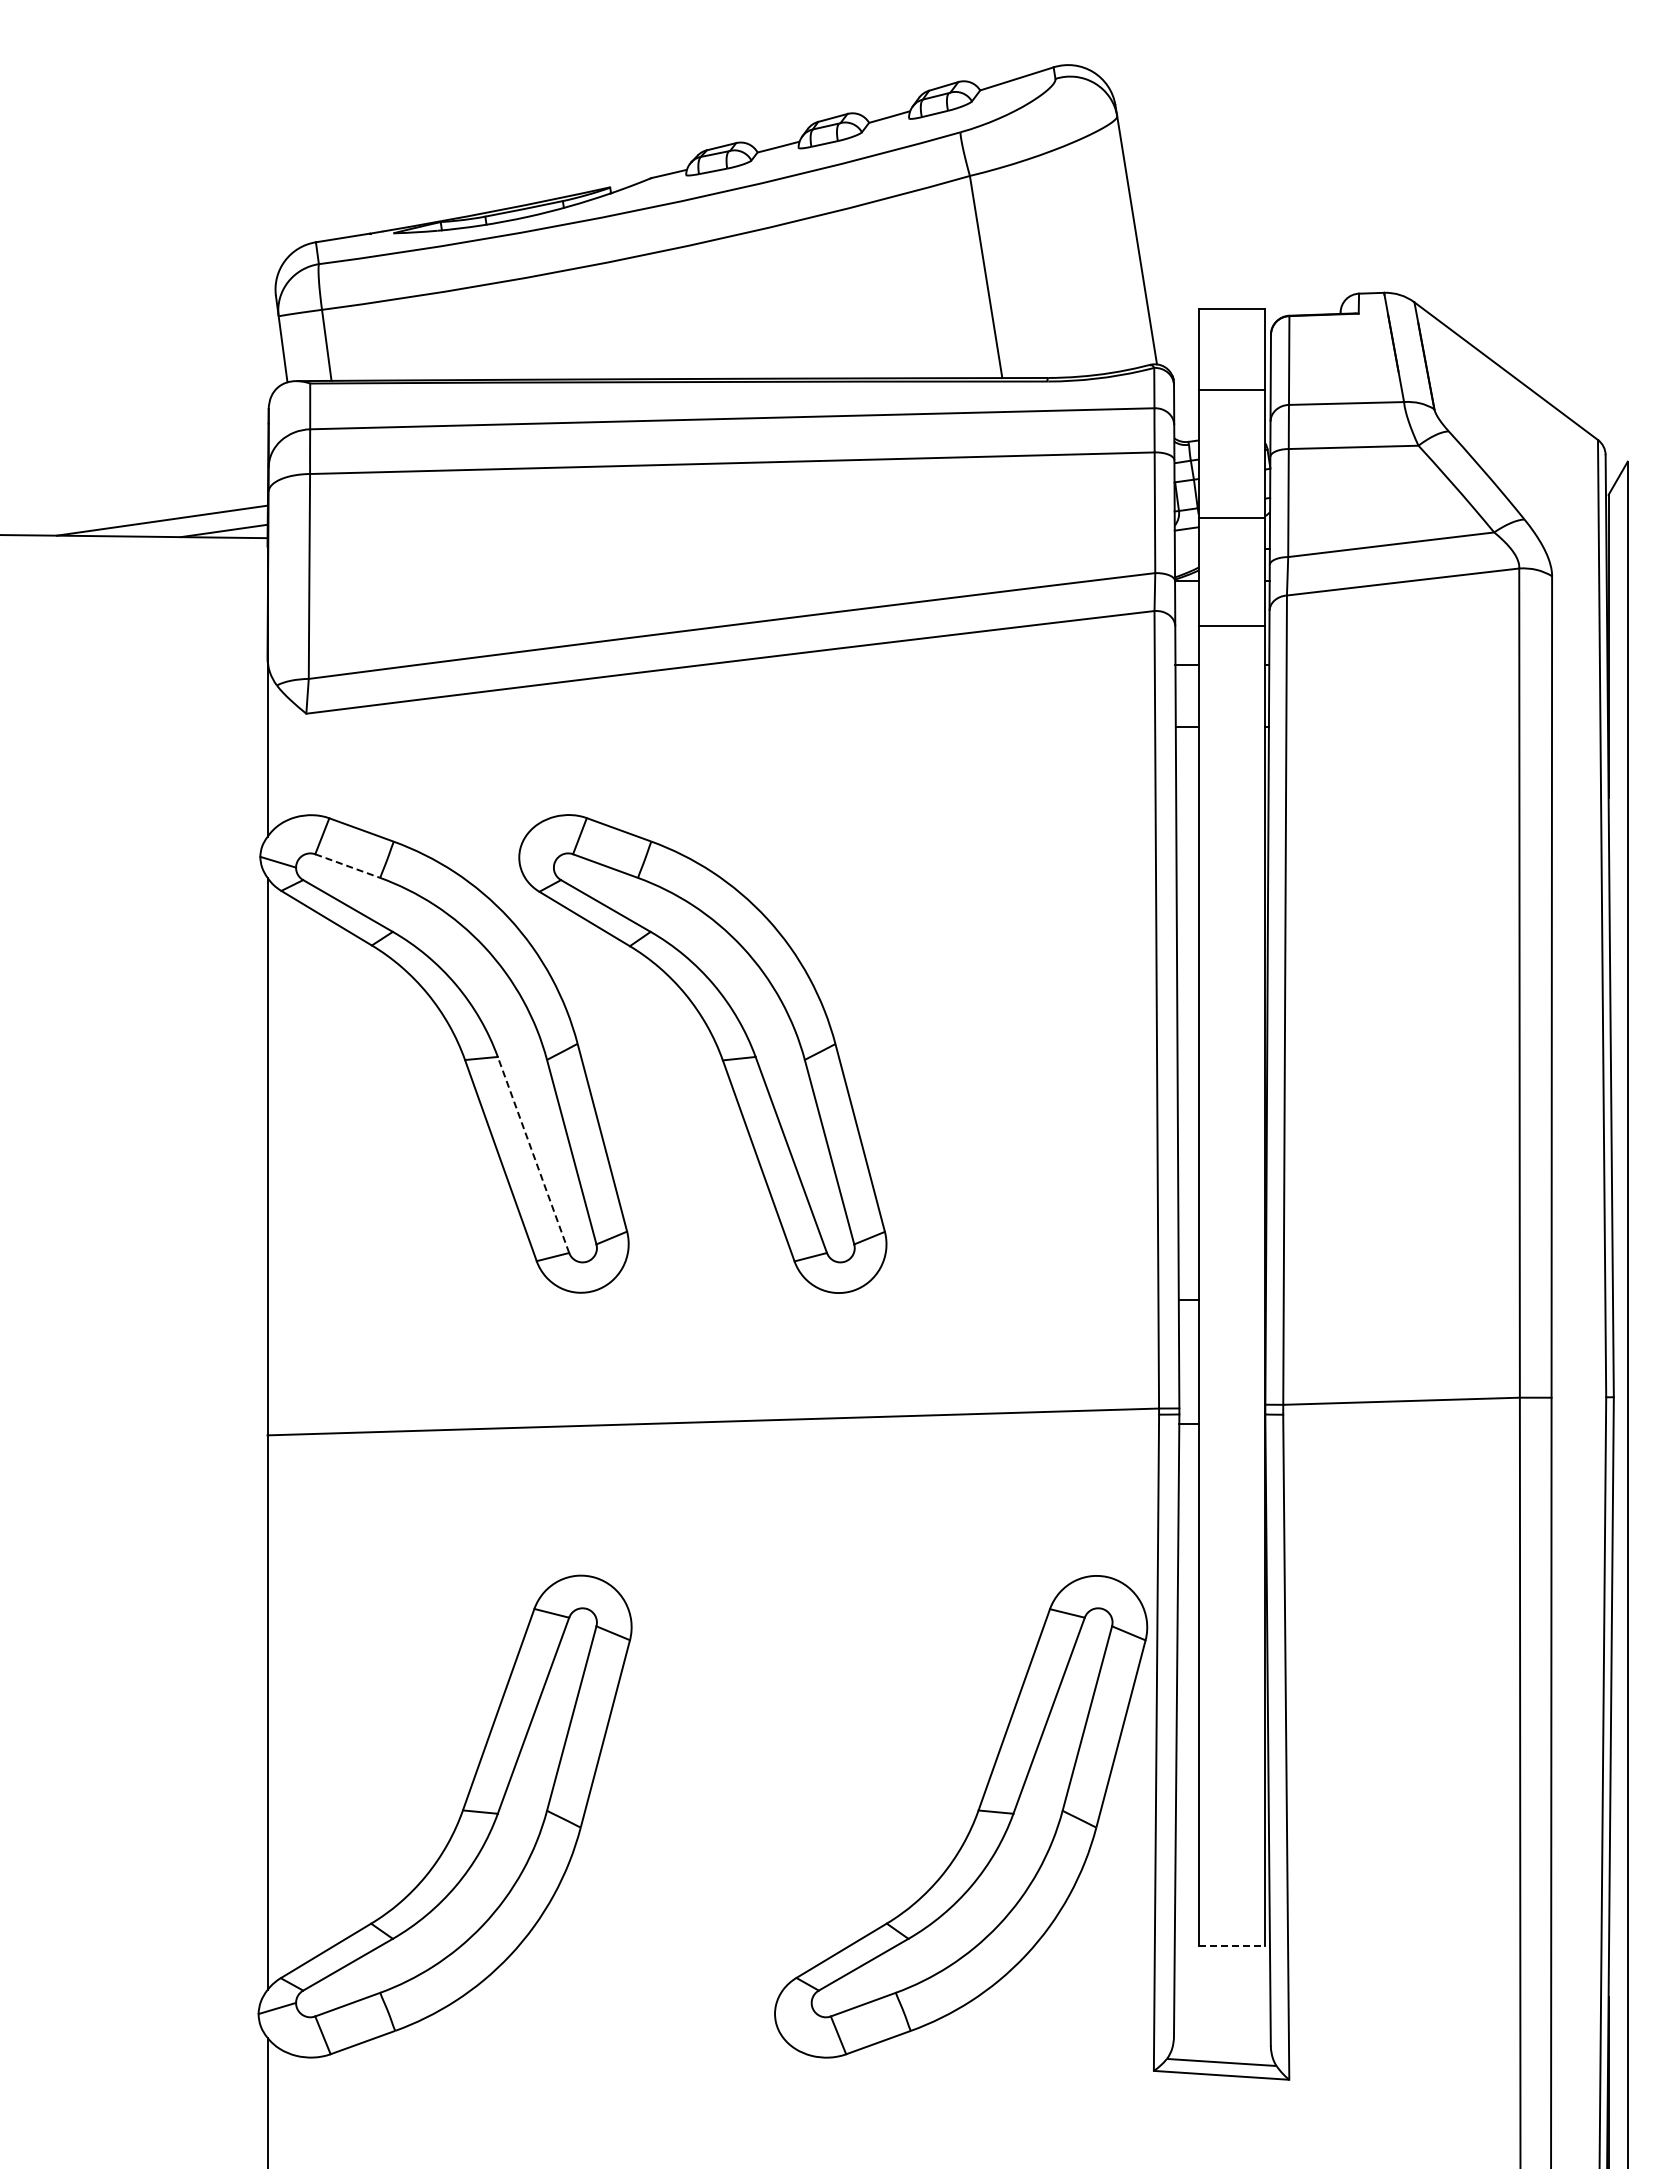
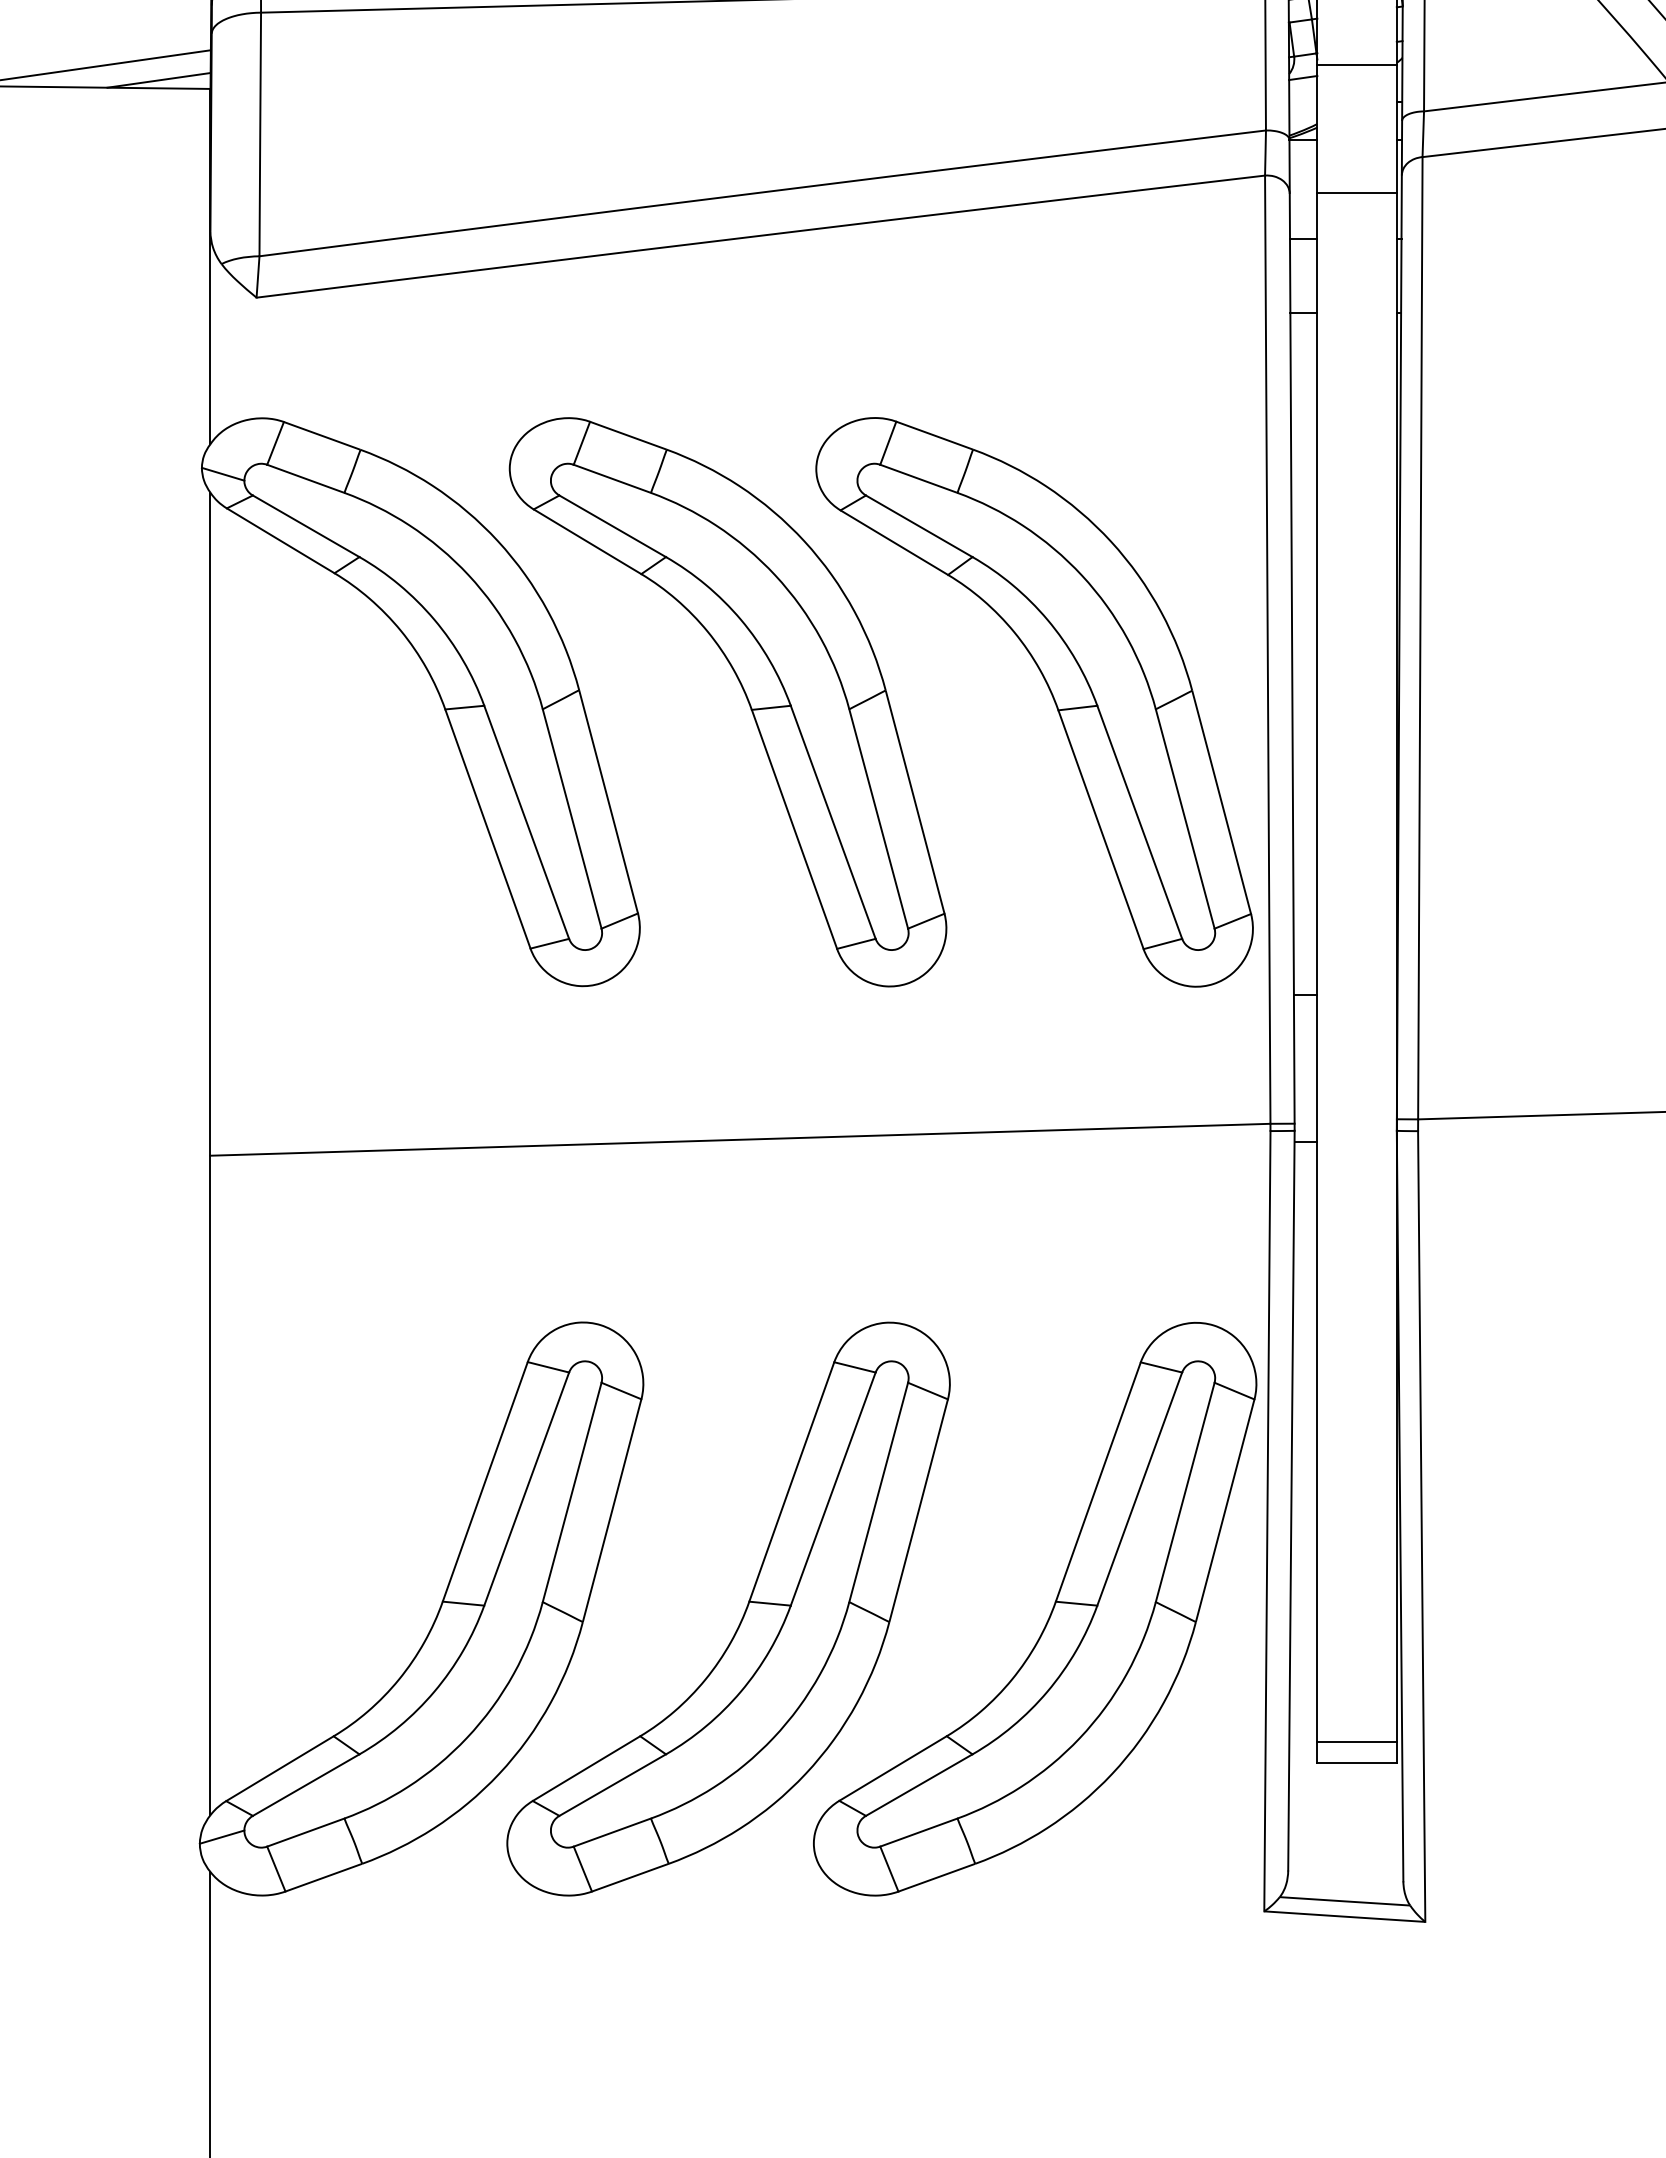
line: (347, 866) -> (305, 479), dashed -> solid
part: (975, 1050) -> (1052, 698), added
line: (533, 1154) -> (526, 821), dashed -> solid
part: (715, 1820) -> (743, 1613), added
line: (1231, 1928) -> (1356, 1742), added
line: (1232, 1946) -> (1357, 1763), dashed -> solid

